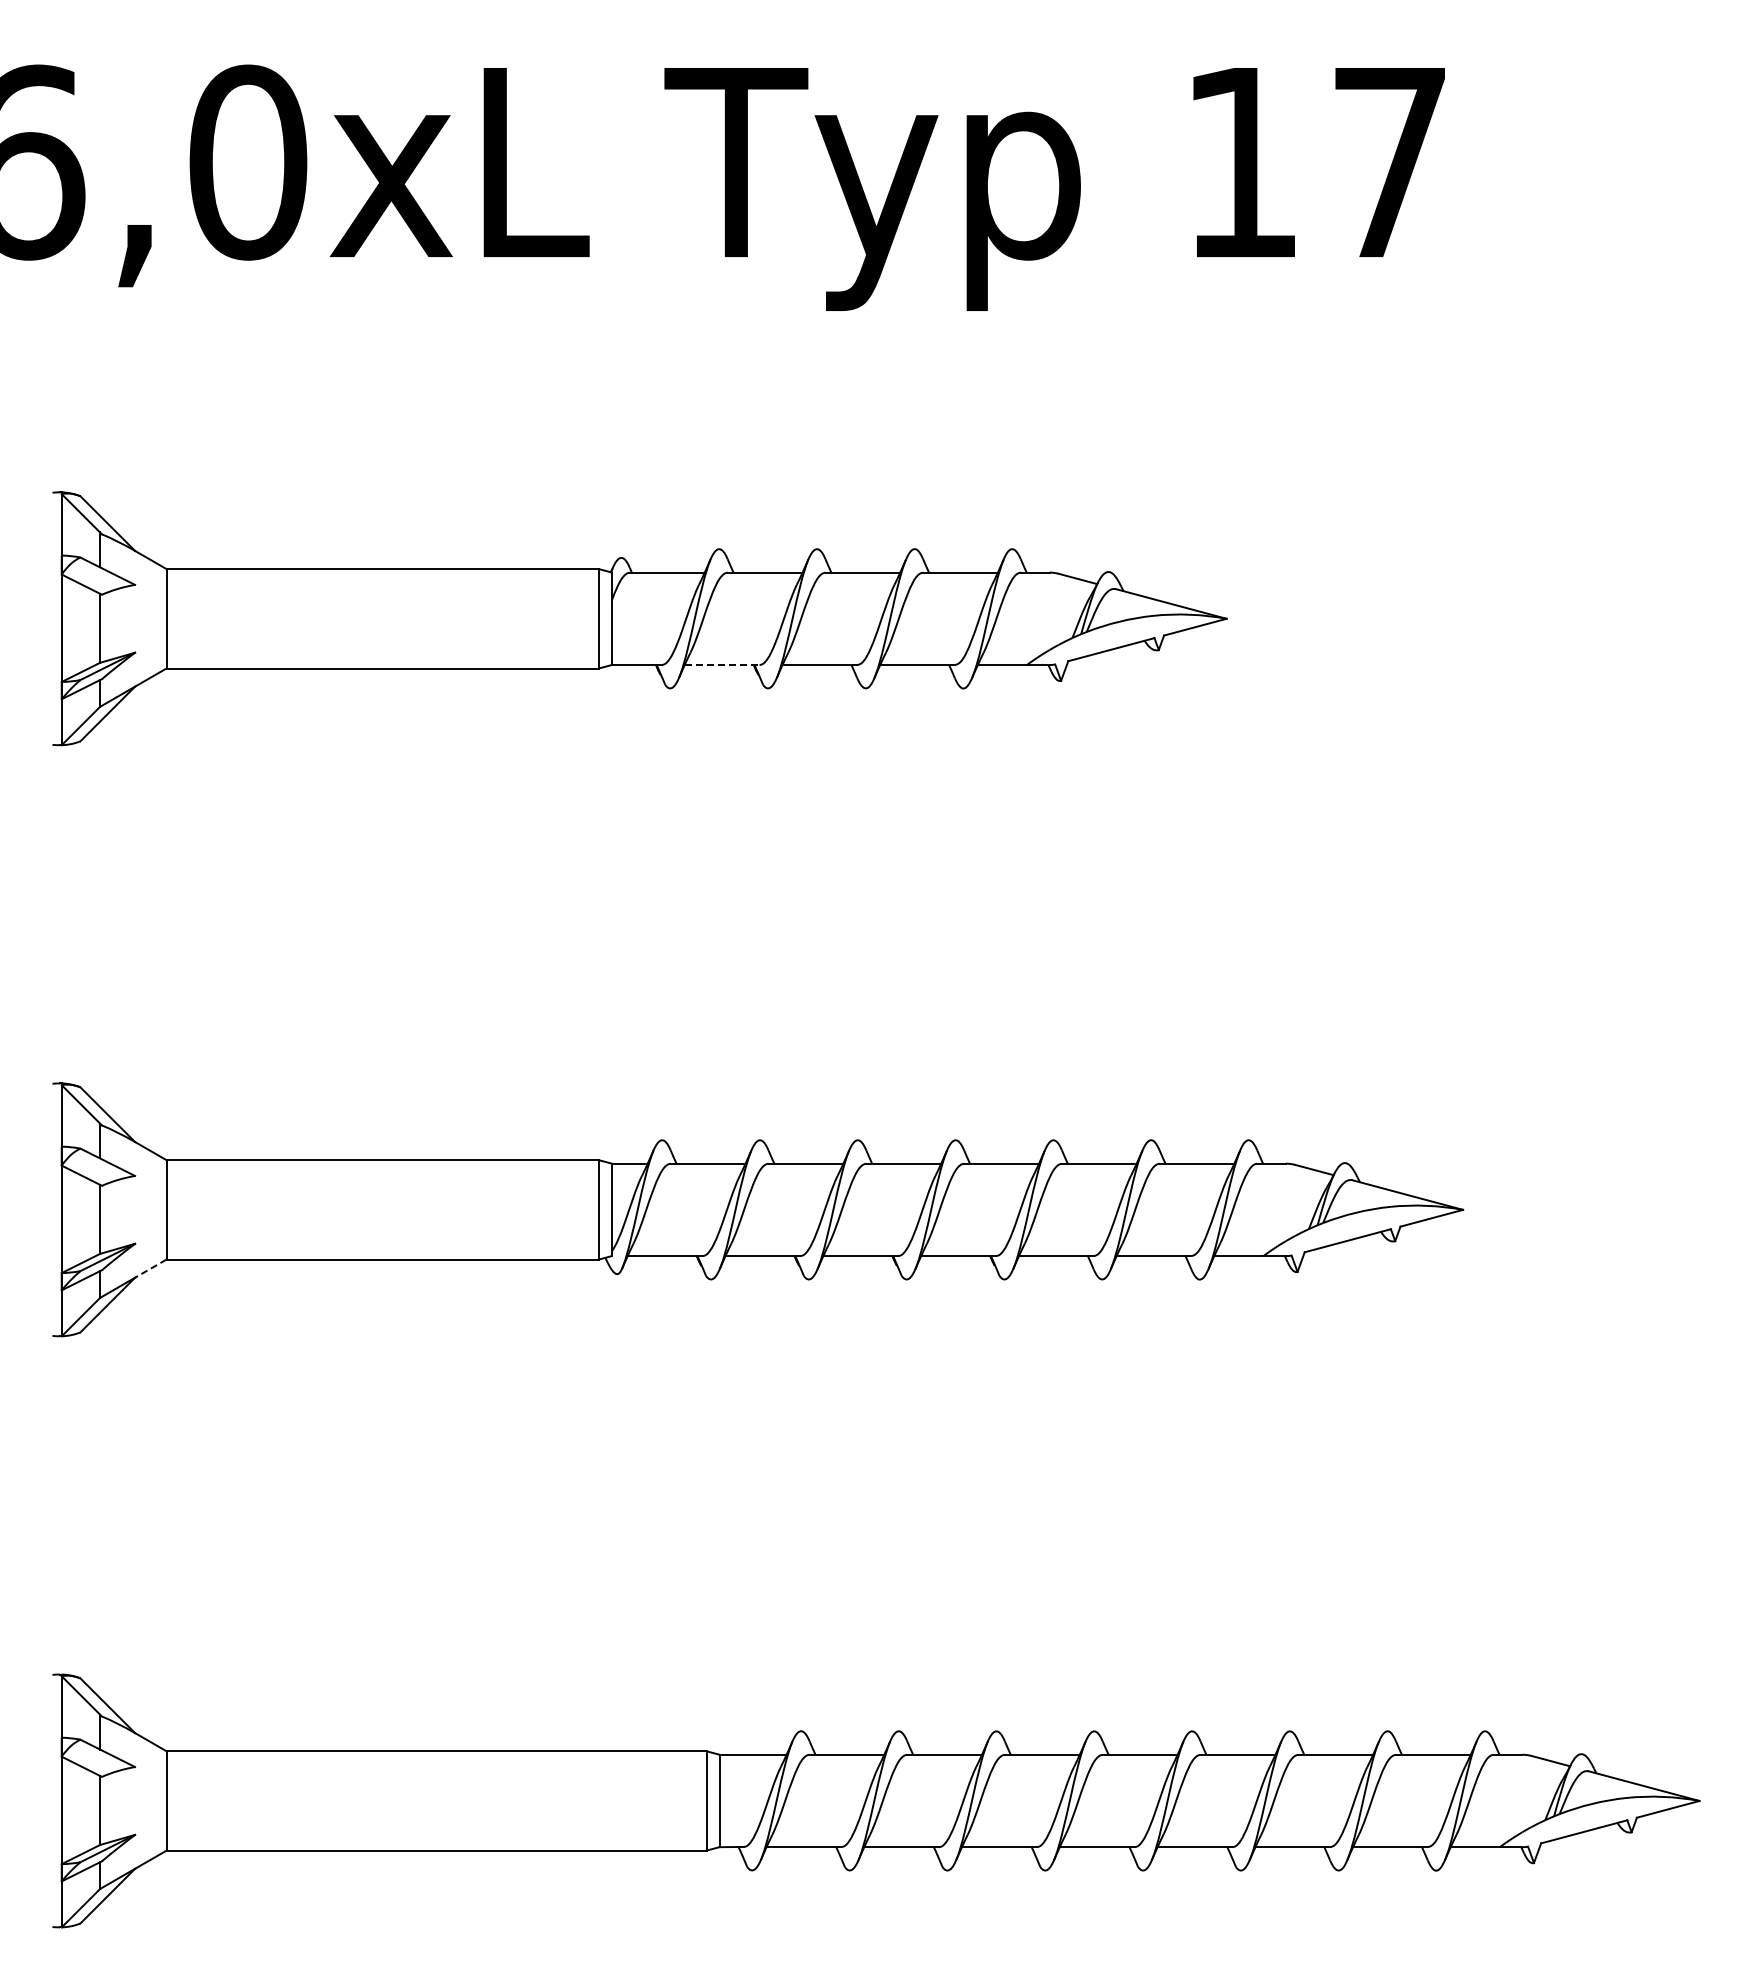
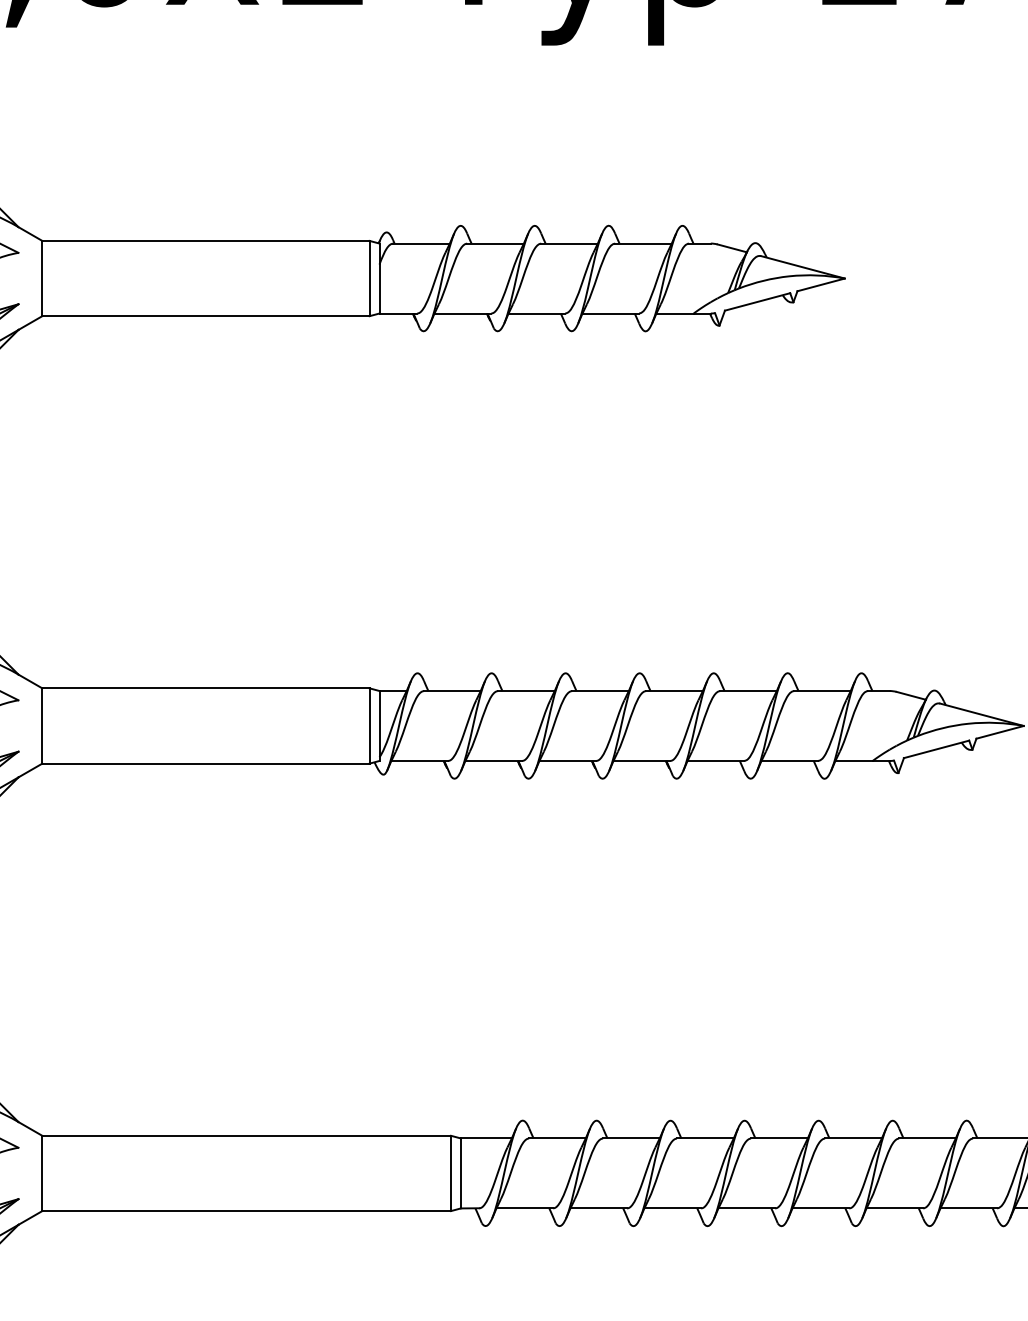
line: (722, 665) -> (463, 313), dashed -> solid
line: (150, 1268) -> (30, 770), dashed -> solid

